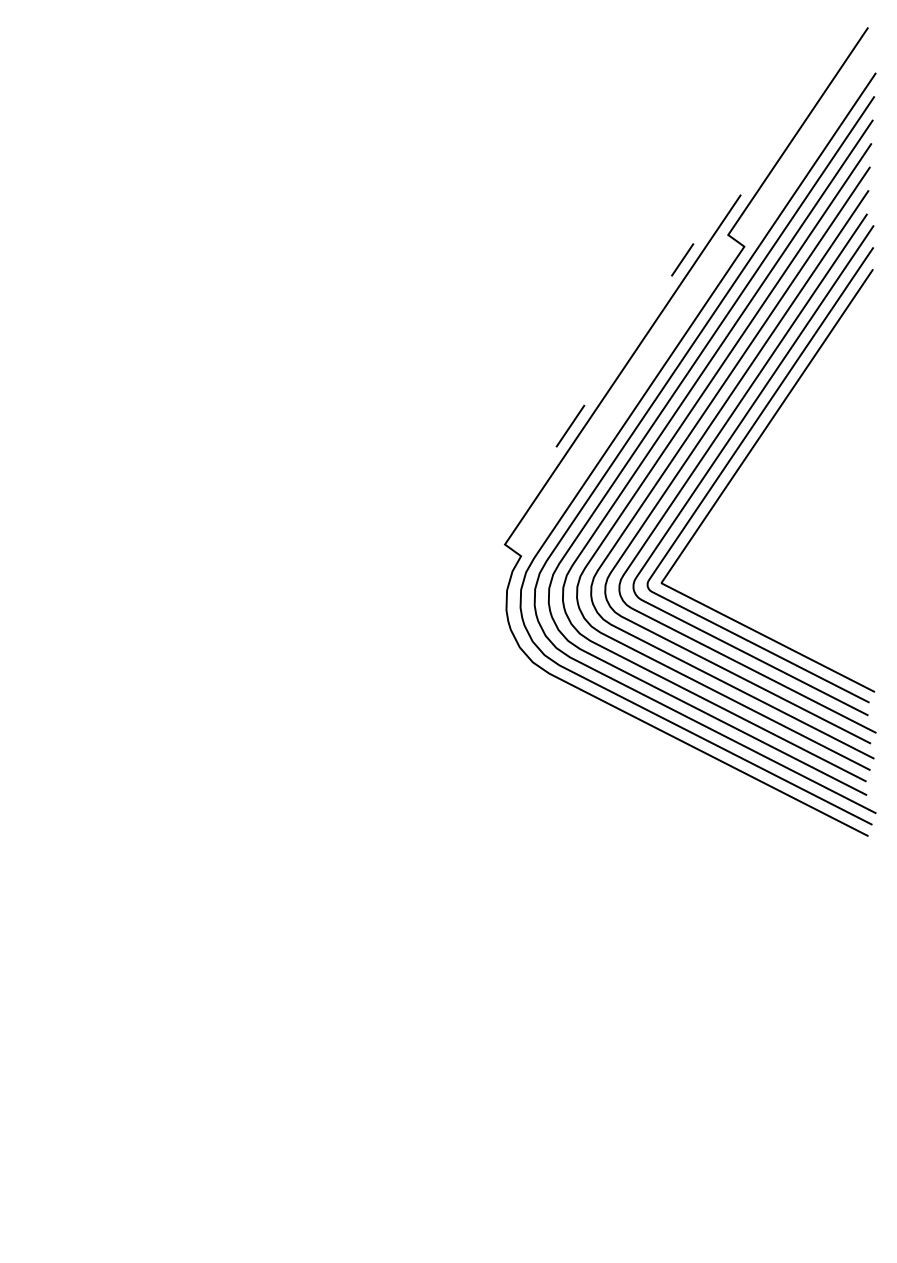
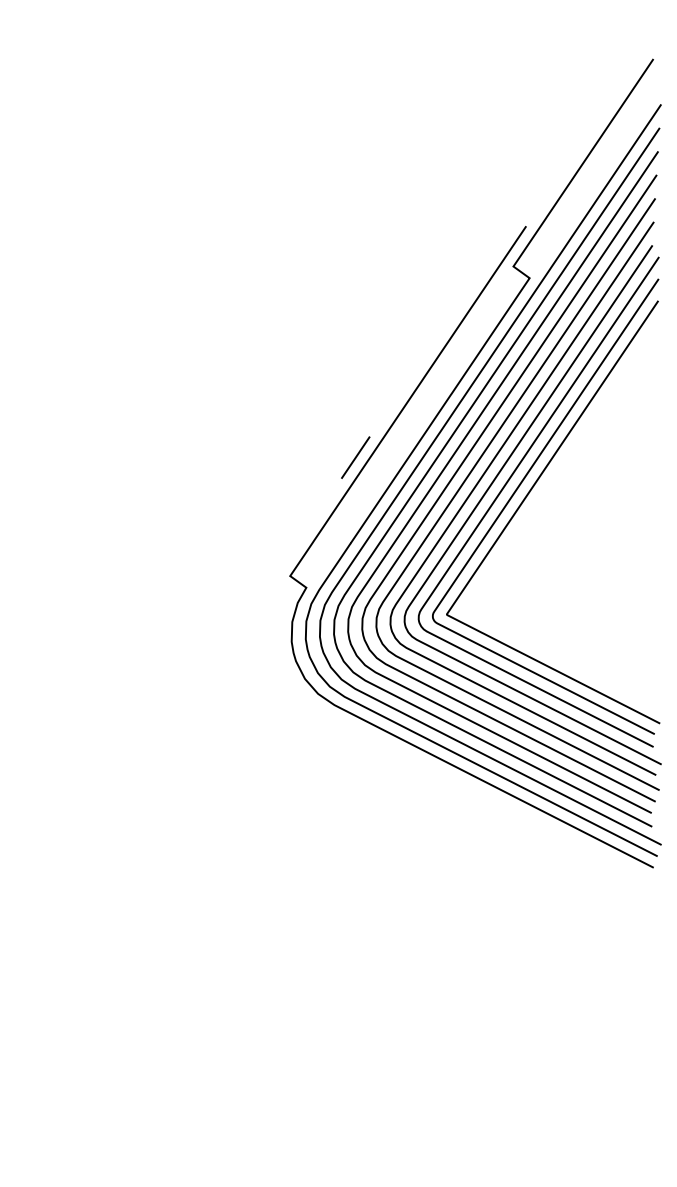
line: (682, 259) -> (467, 291), removed

